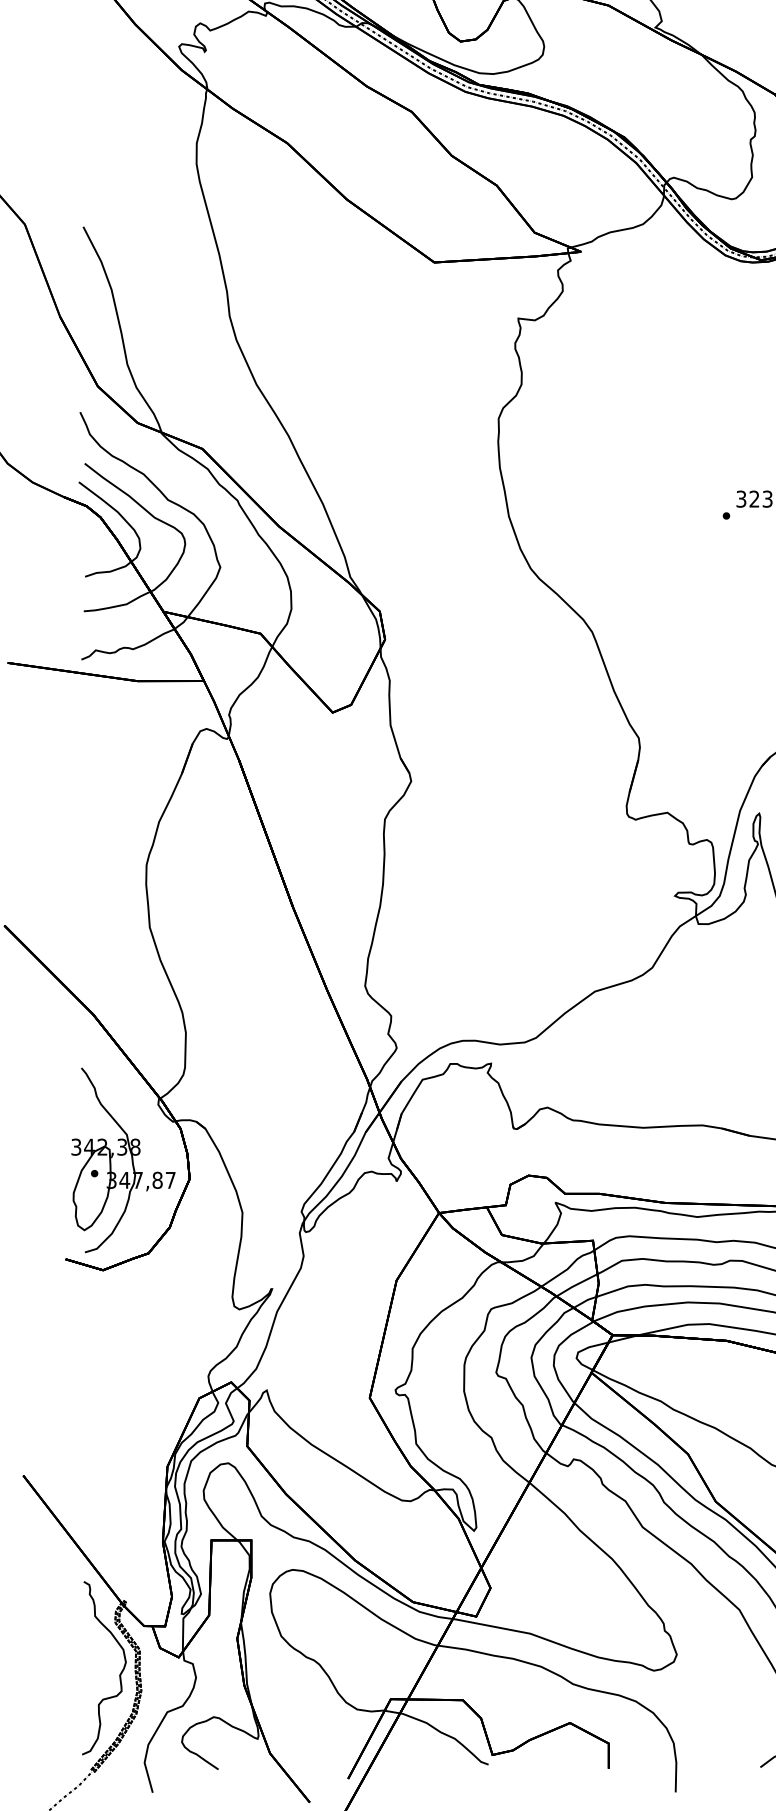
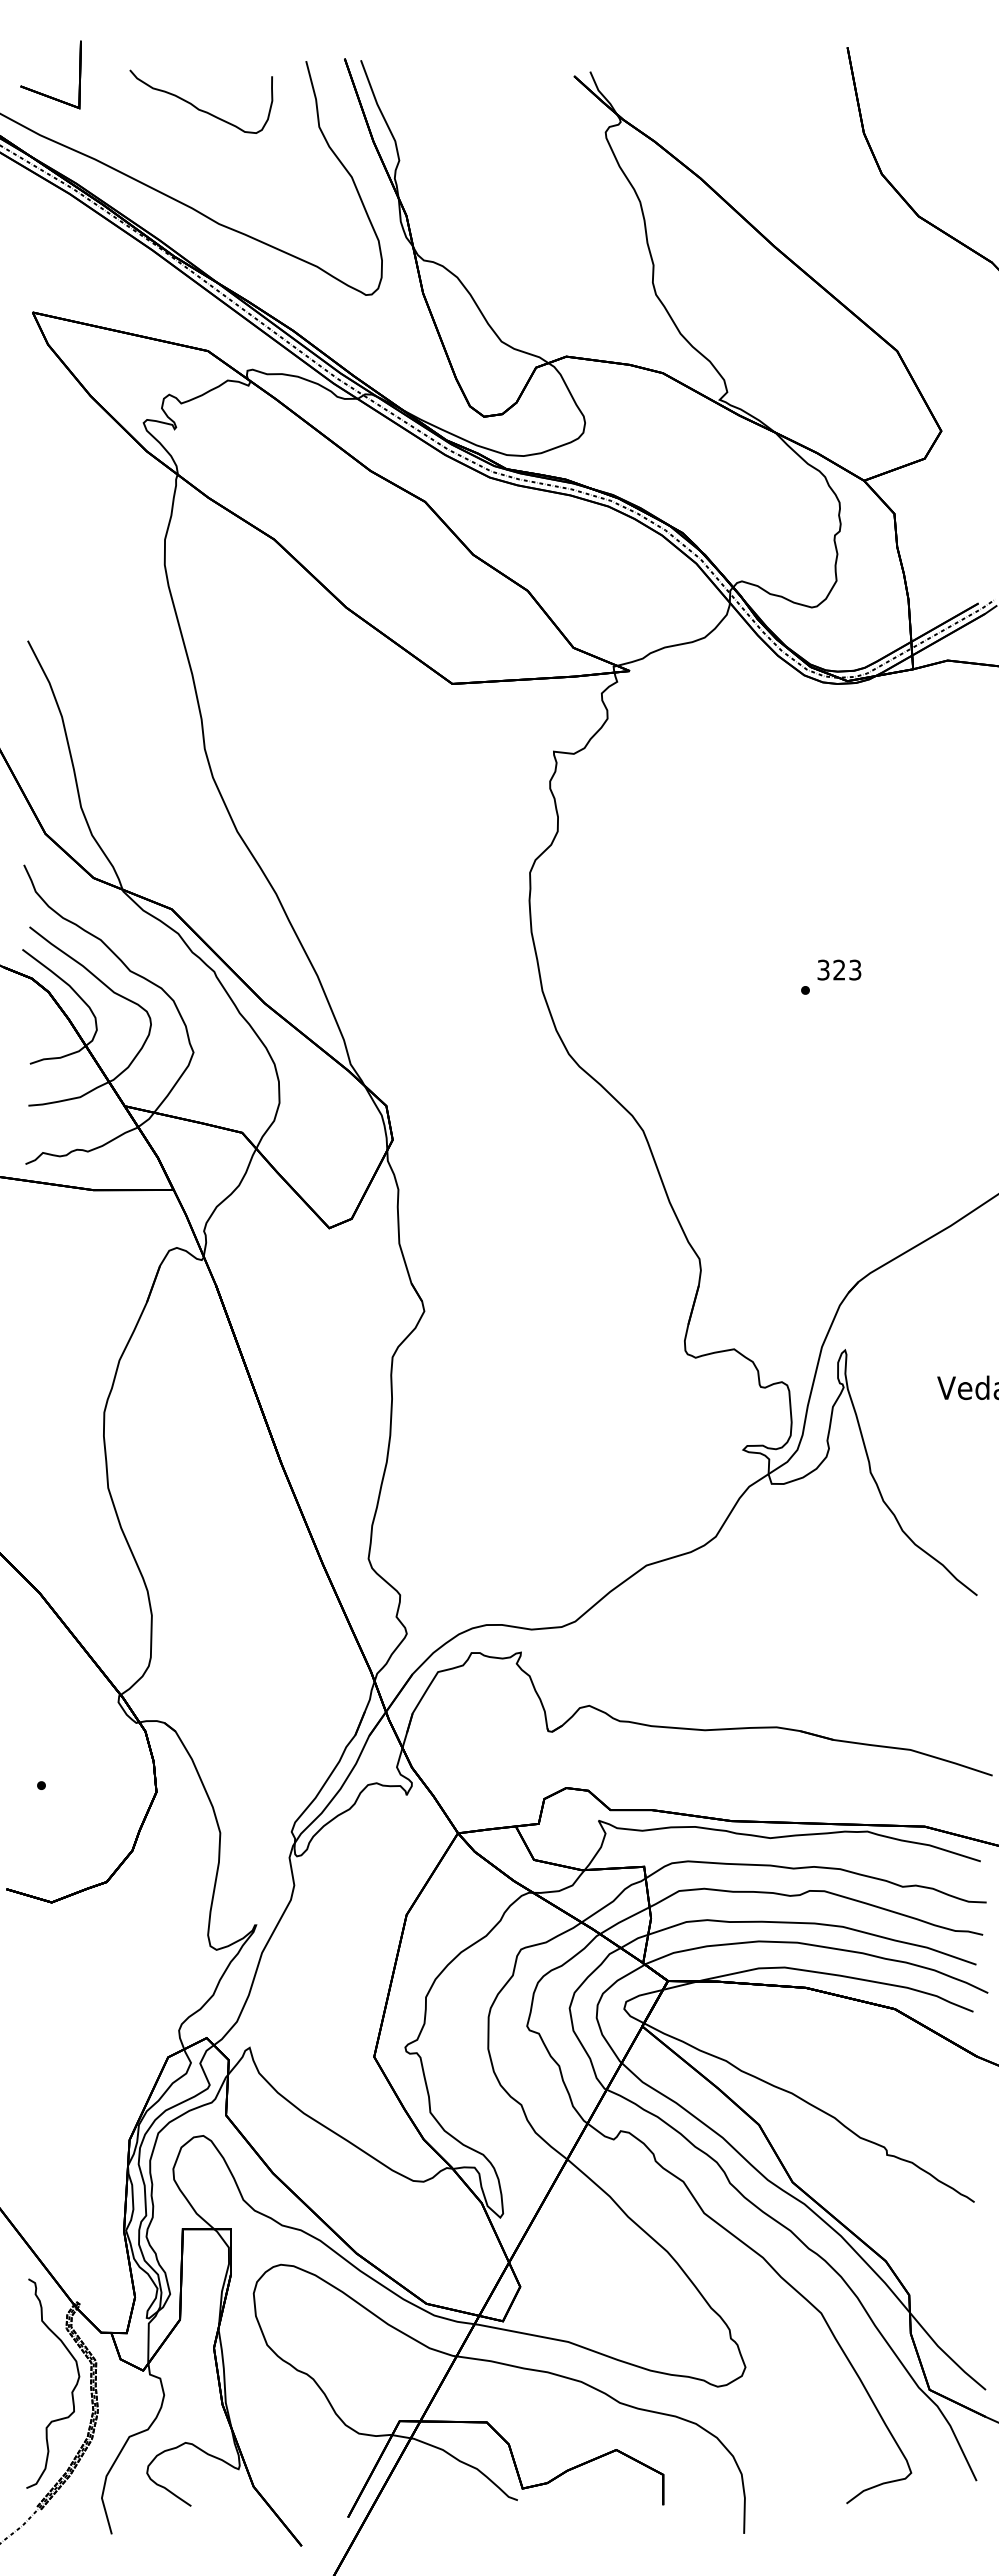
part: (123, 1160) -> (76, 1769), removed

